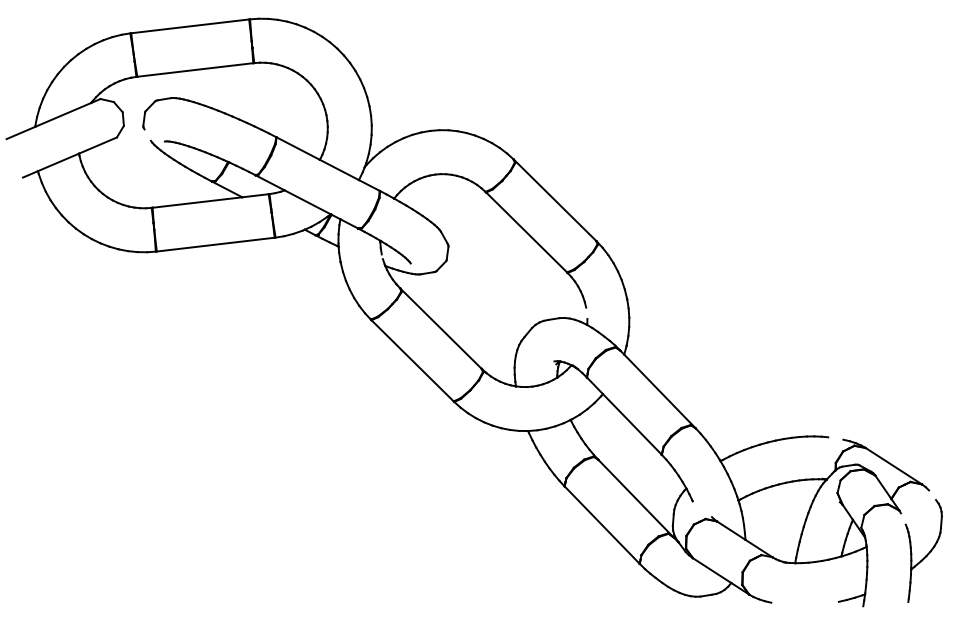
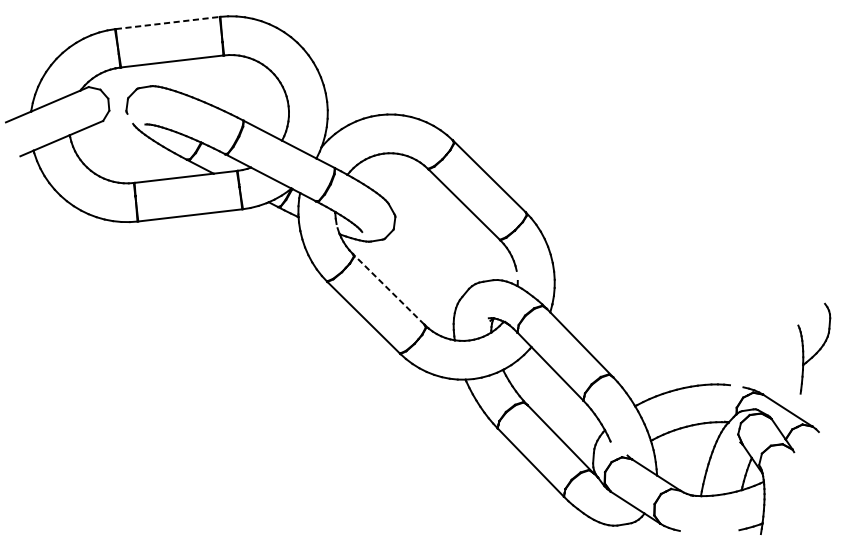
line: (190, 26) -> (168, 23), solid -> dashed
line: (441, 328) -> (389, 289), solid -> dashed
part: (923, 550) -> (814, 348), moved

